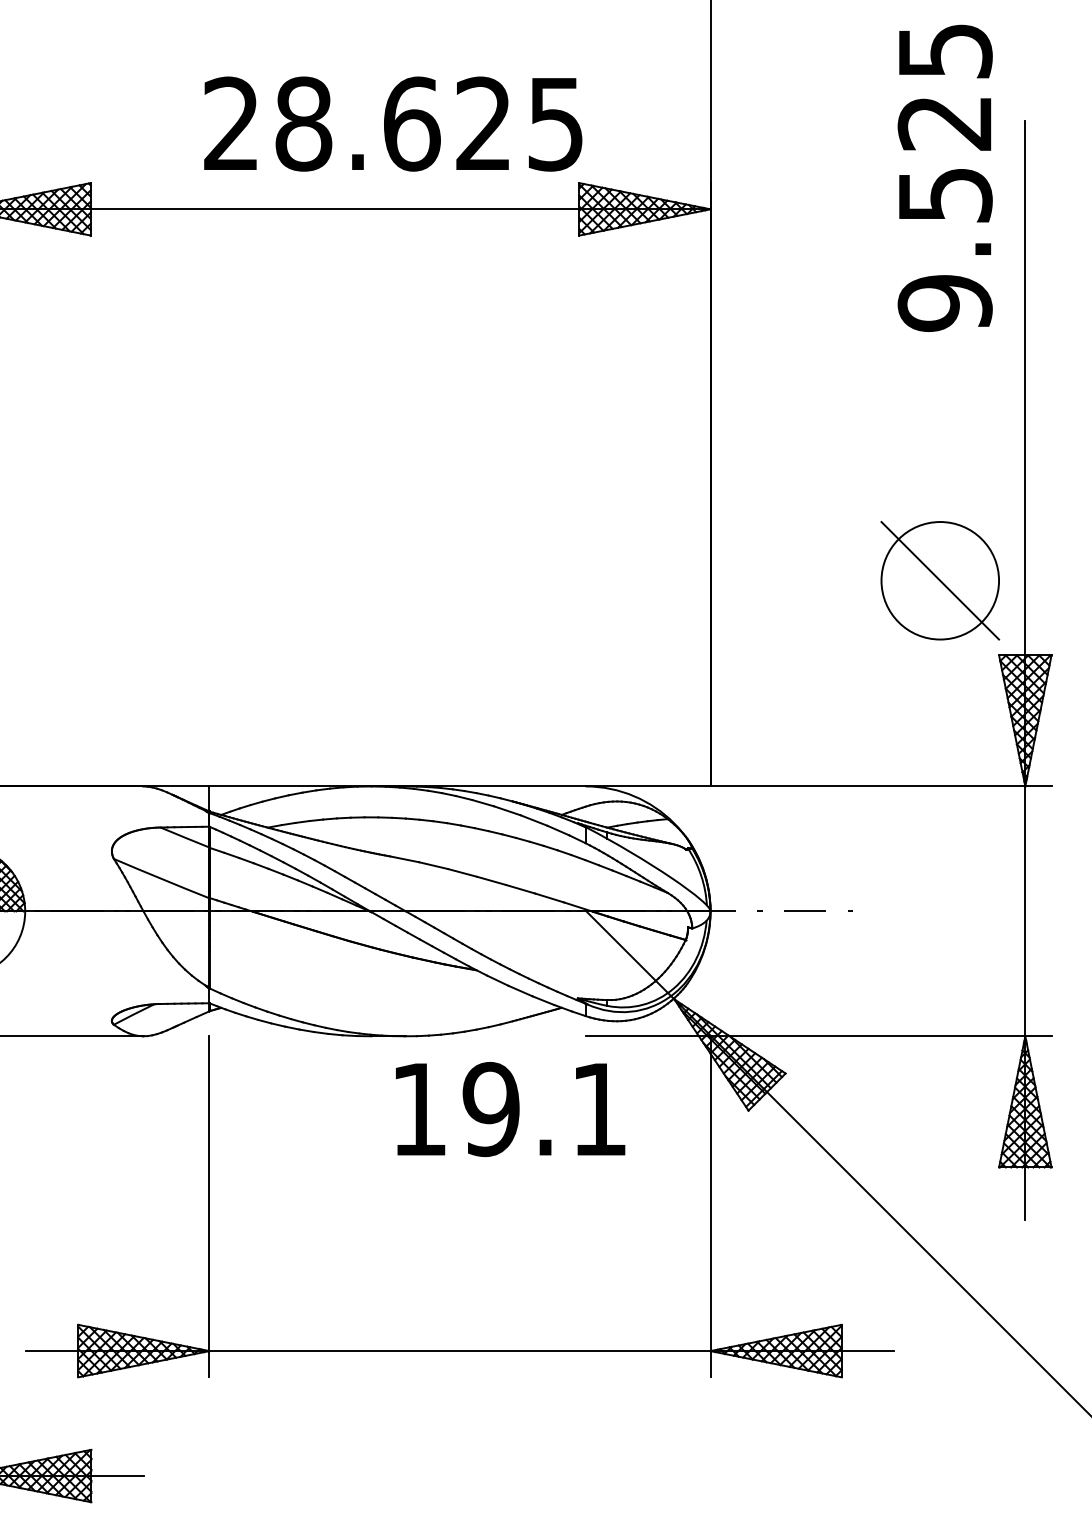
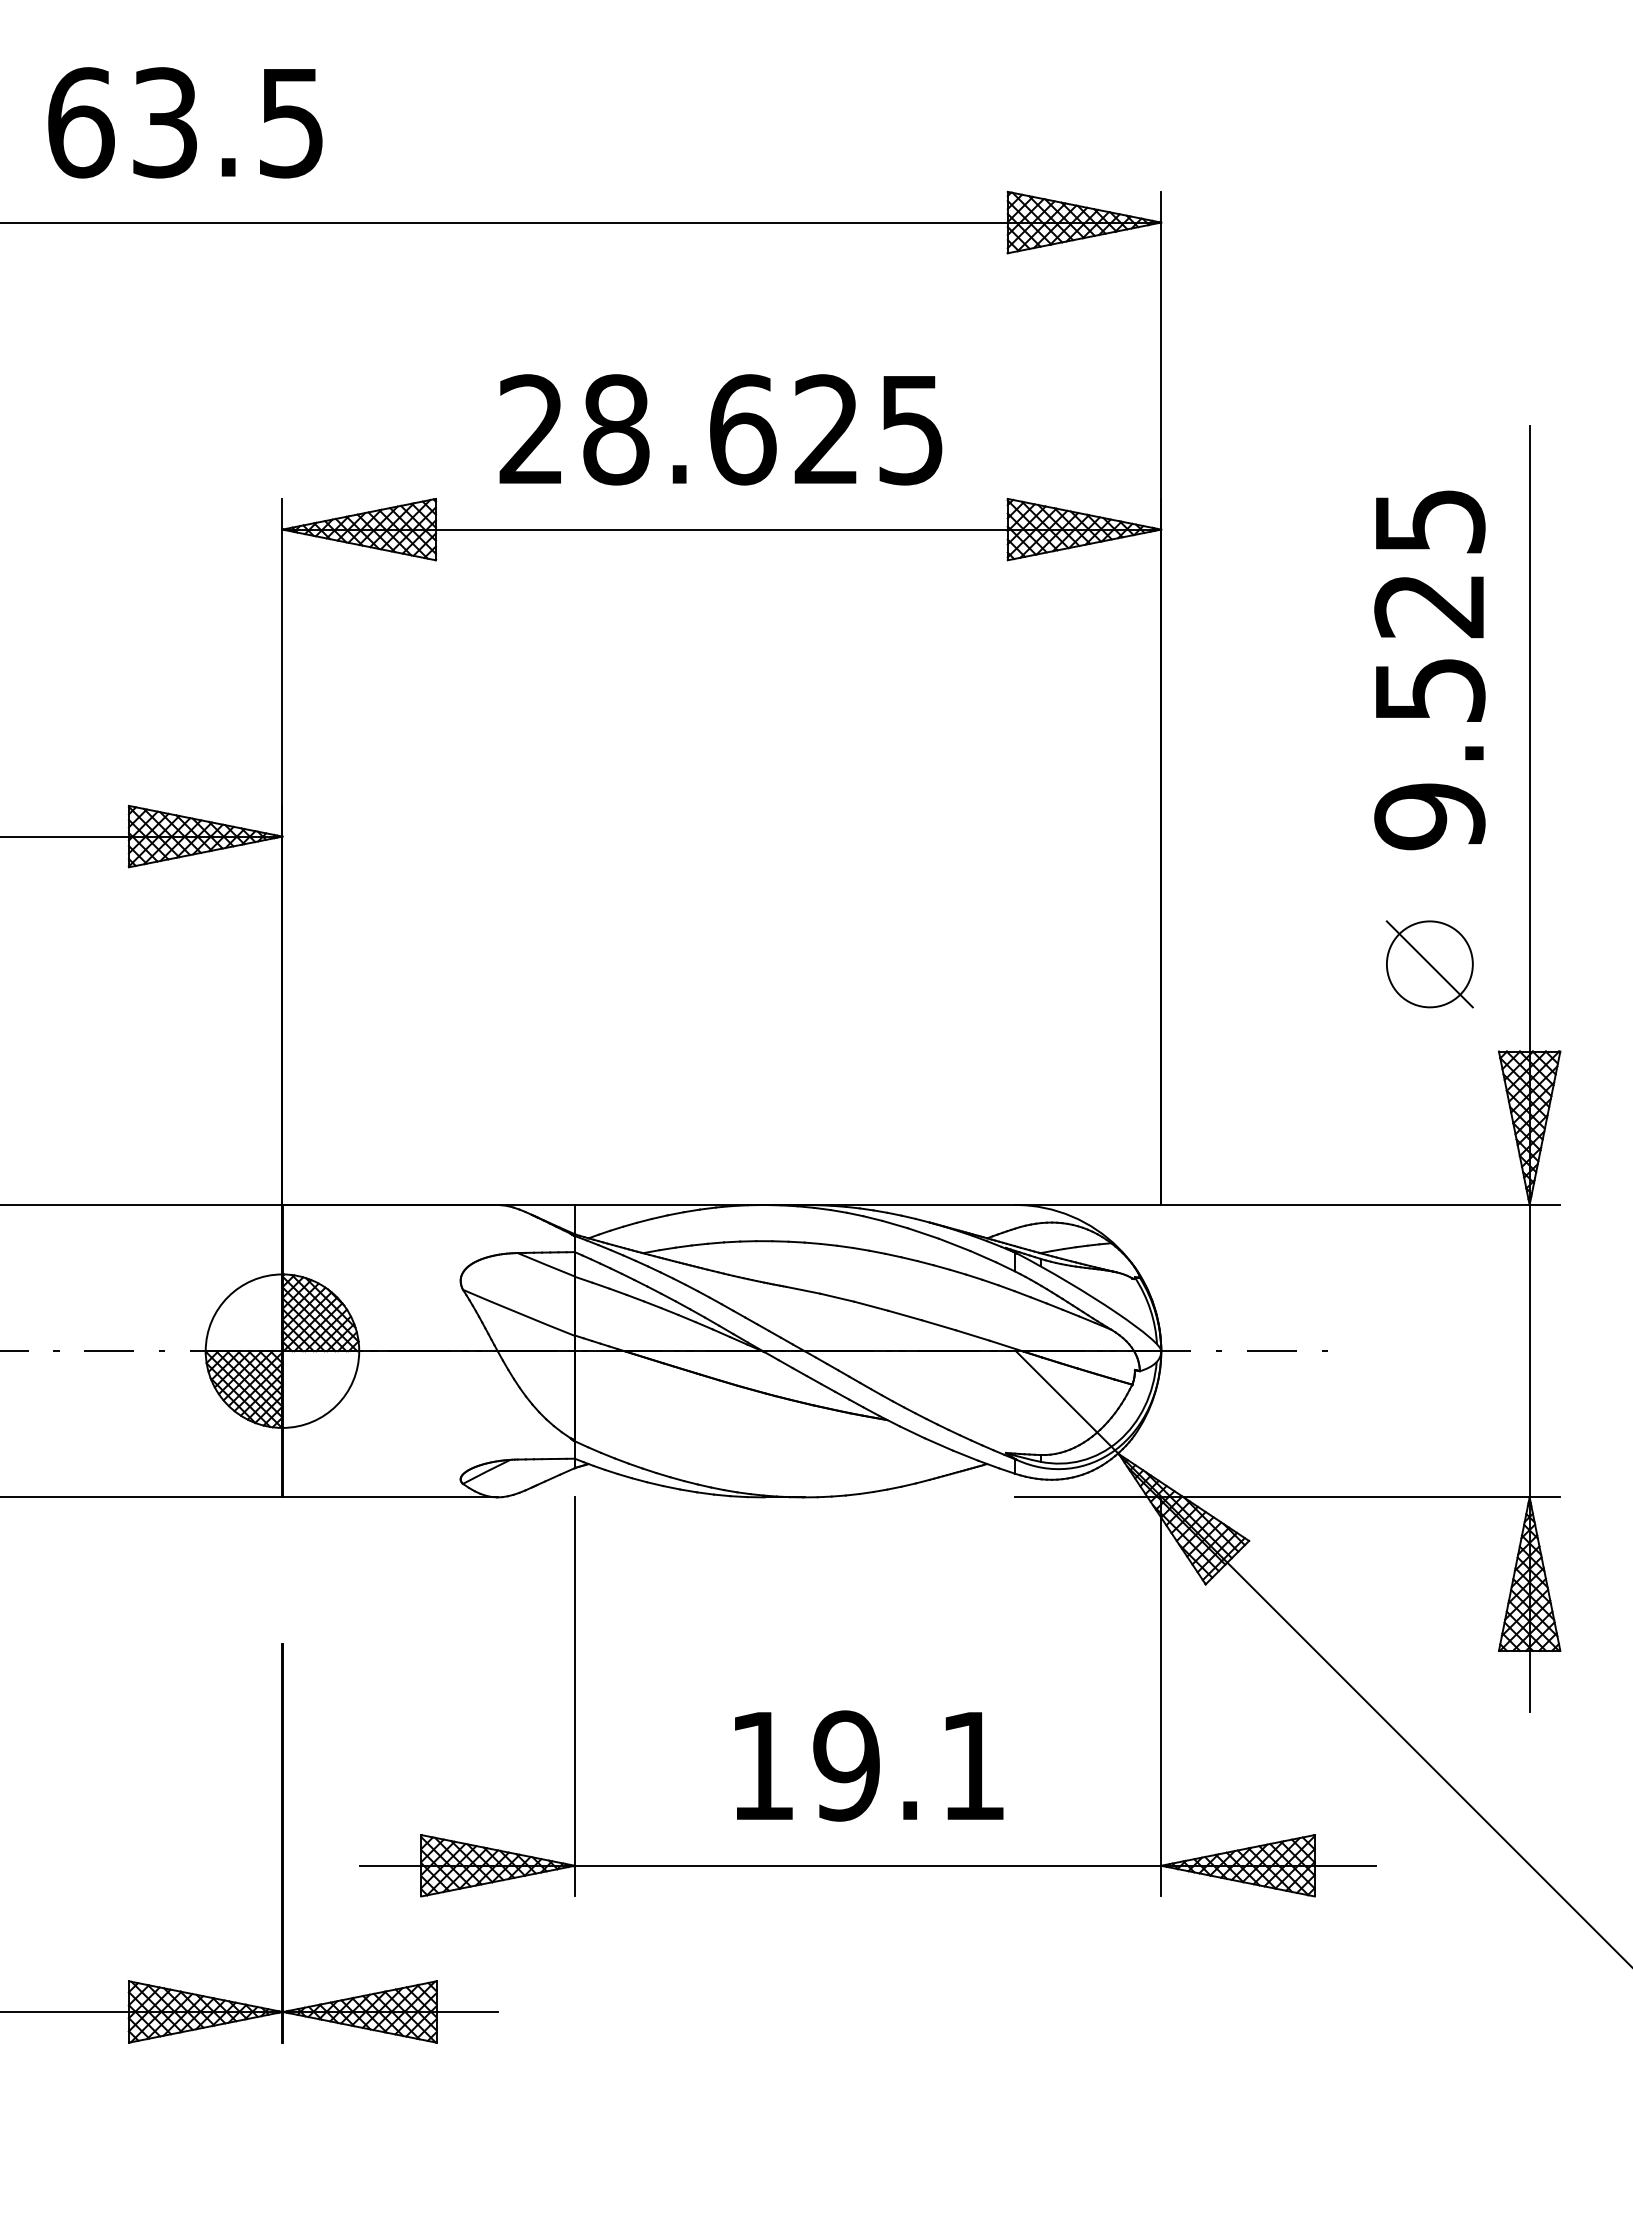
text: (392, 123) -> (720, 429), moved
text: (944, 178) -> (1429, 670), moved
part: (939, 580) -> (1429, 964), size x0.62
text: (510, 1109) -> (869, 1765), moved

